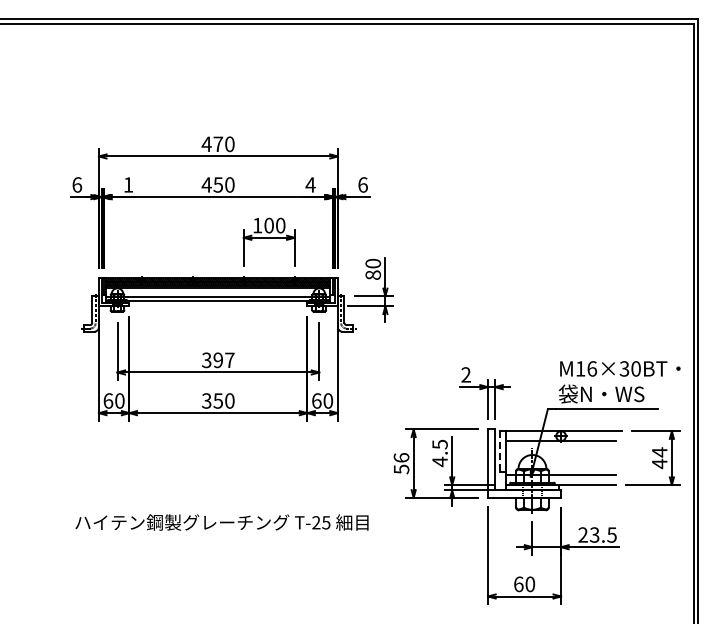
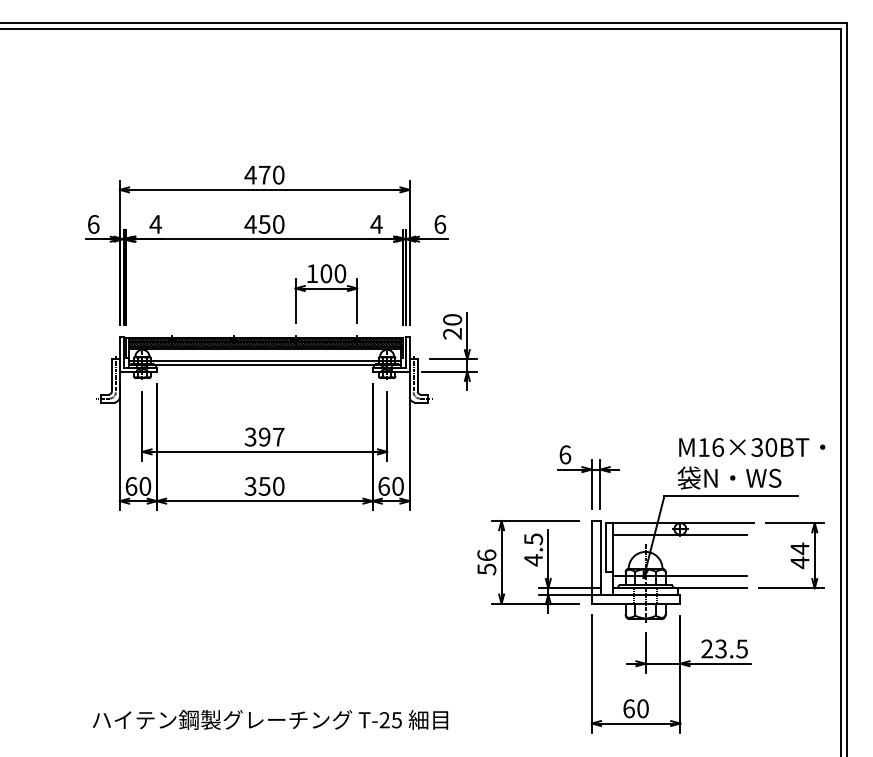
text: (128, 184) -> (155, 223), 1 -> 4
text: (373, 274) -> (452, 333), 80 -> 20
text: (466, 374) -> (565, 454), 2 -> 6
line: (500, 451) -> (606, 547), dashed -> solid
text: (221, 522) -> (269, 719), moved

